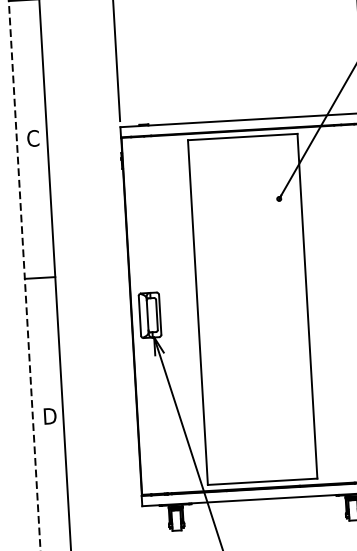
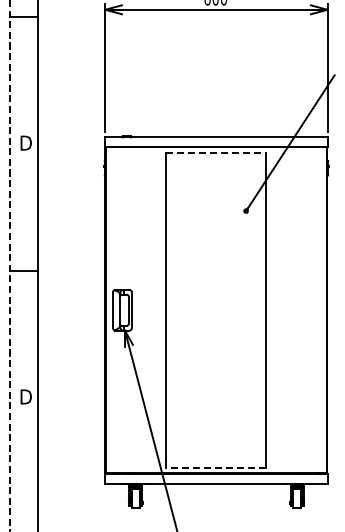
line: (243, 136) -> (216, 152), solid -> dashed
text: (33, 137) -> (25, 142), C -> D
line: (261, 481) -> (215, 467), solid -> dashed

